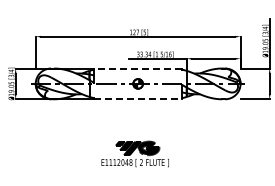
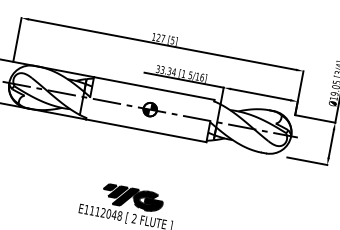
line: (138, 68) -> (154, 88), dashed -> solid
line: (138, 99) -> (146, 131), dashed -> solid

